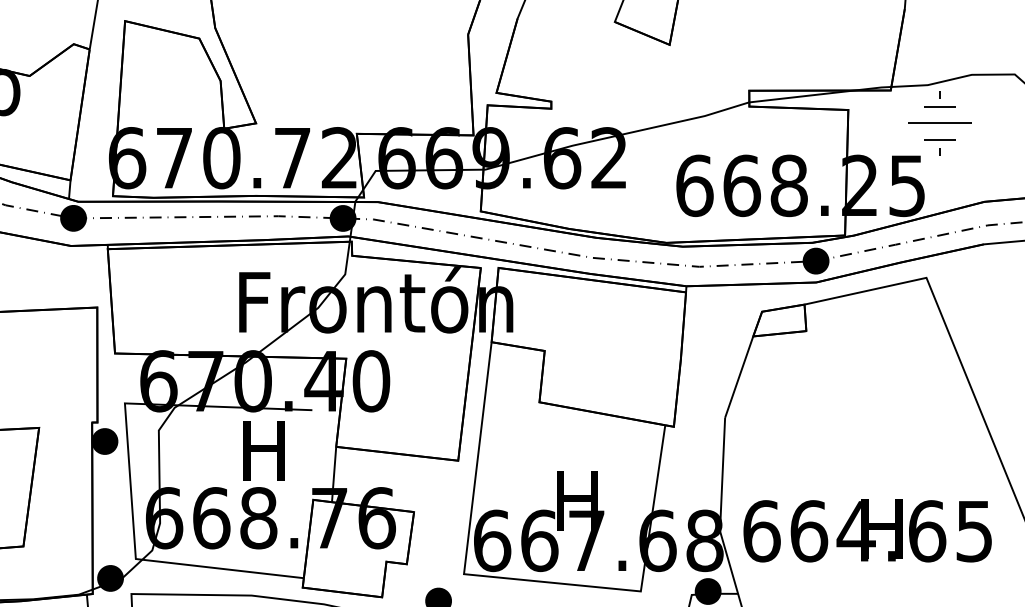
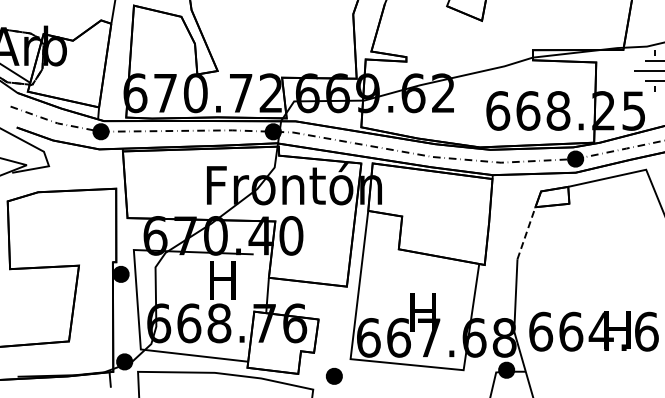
line: (739, 377) -> (526, 233), solid -> dashed

